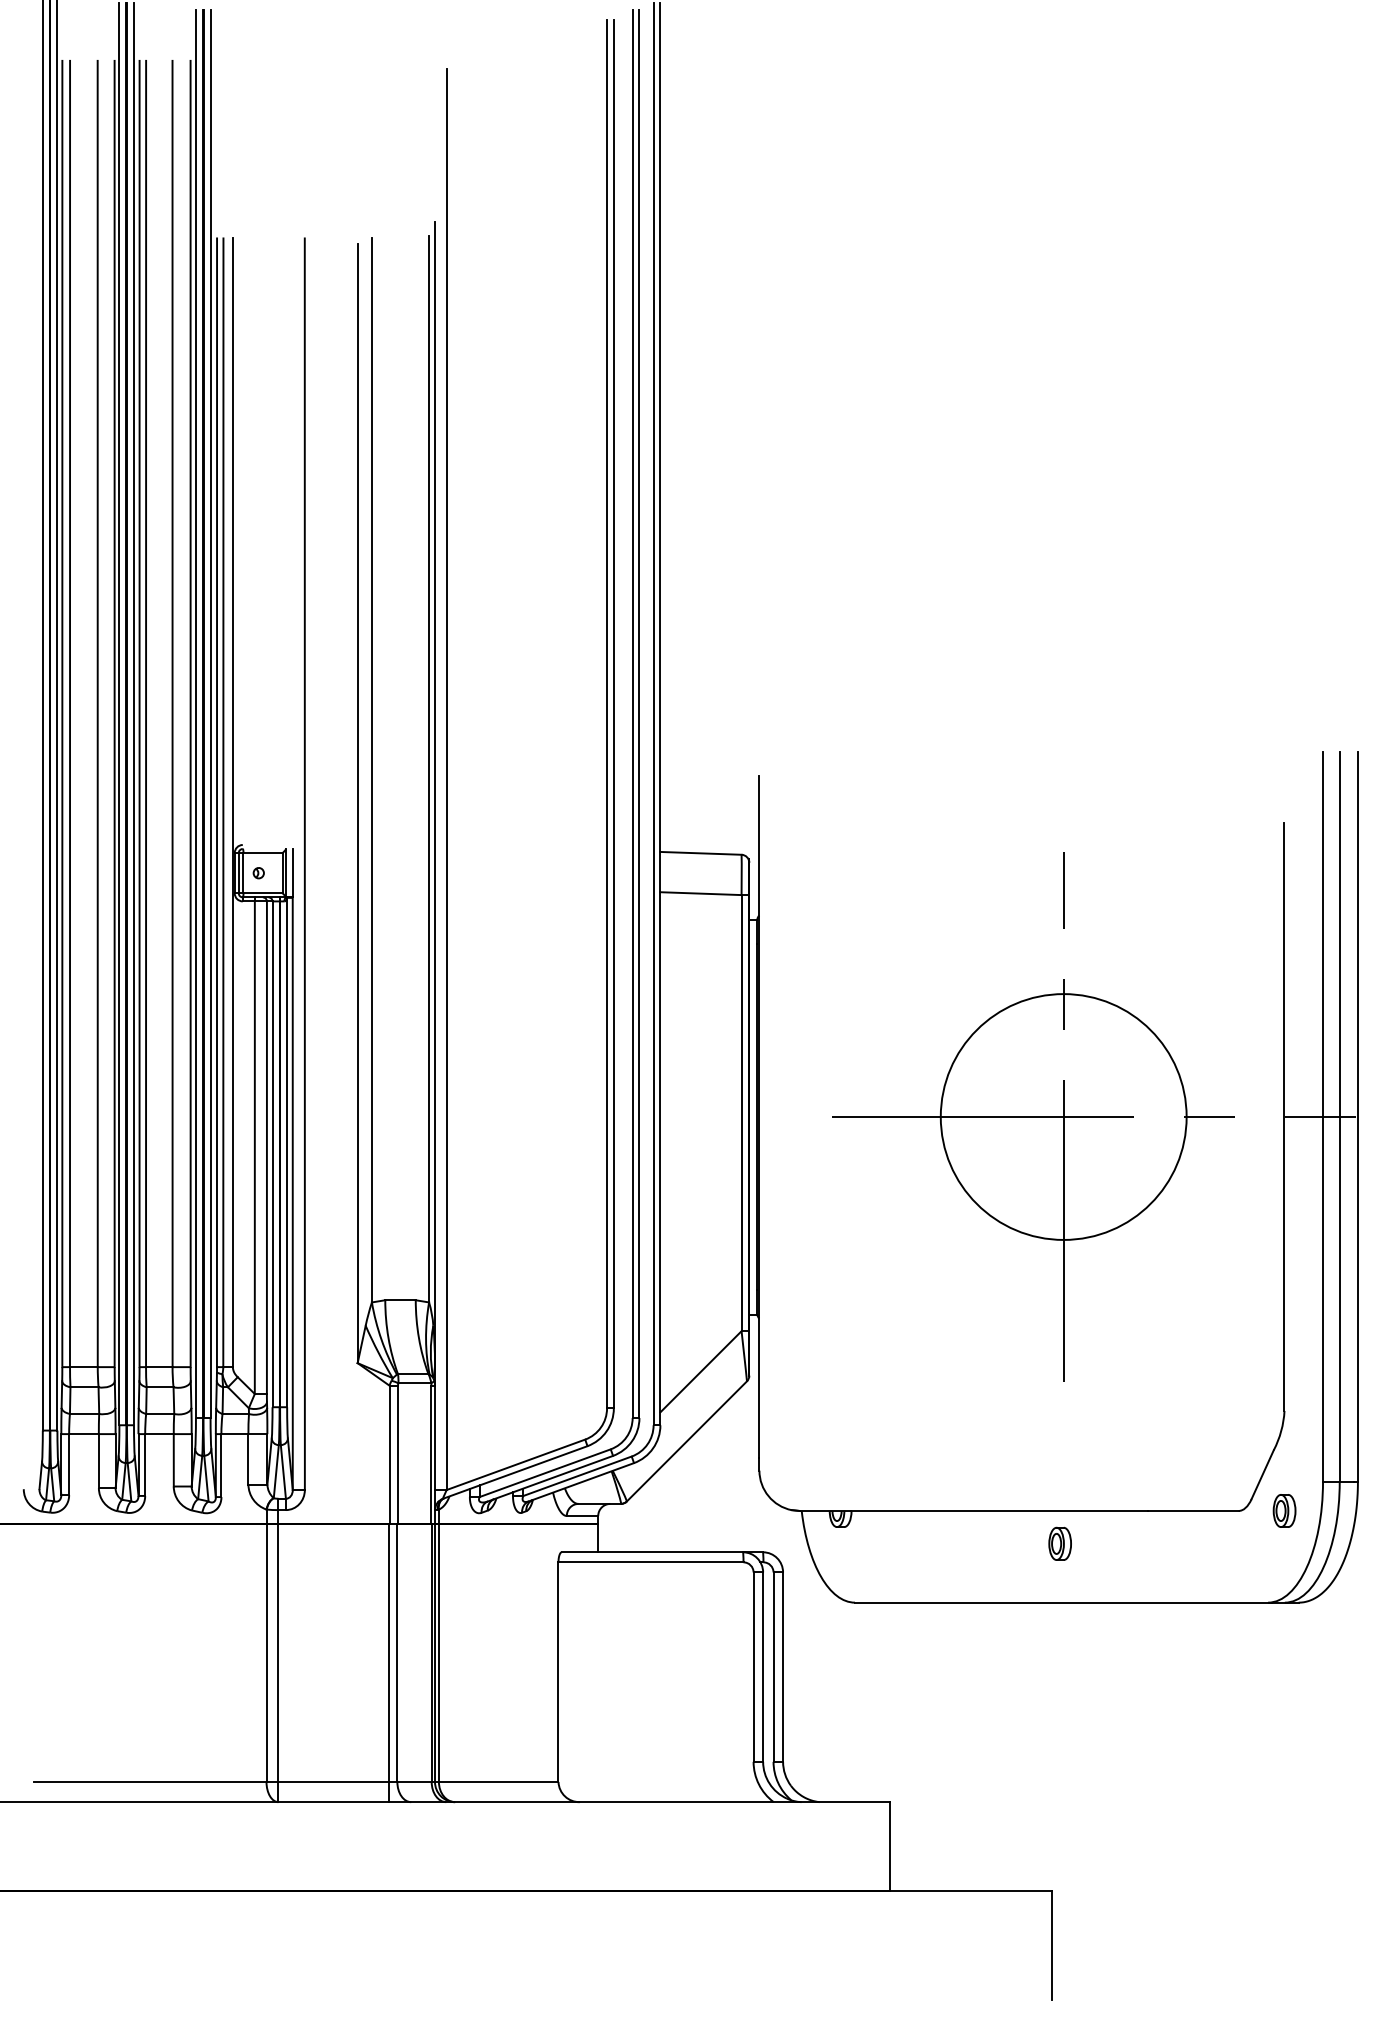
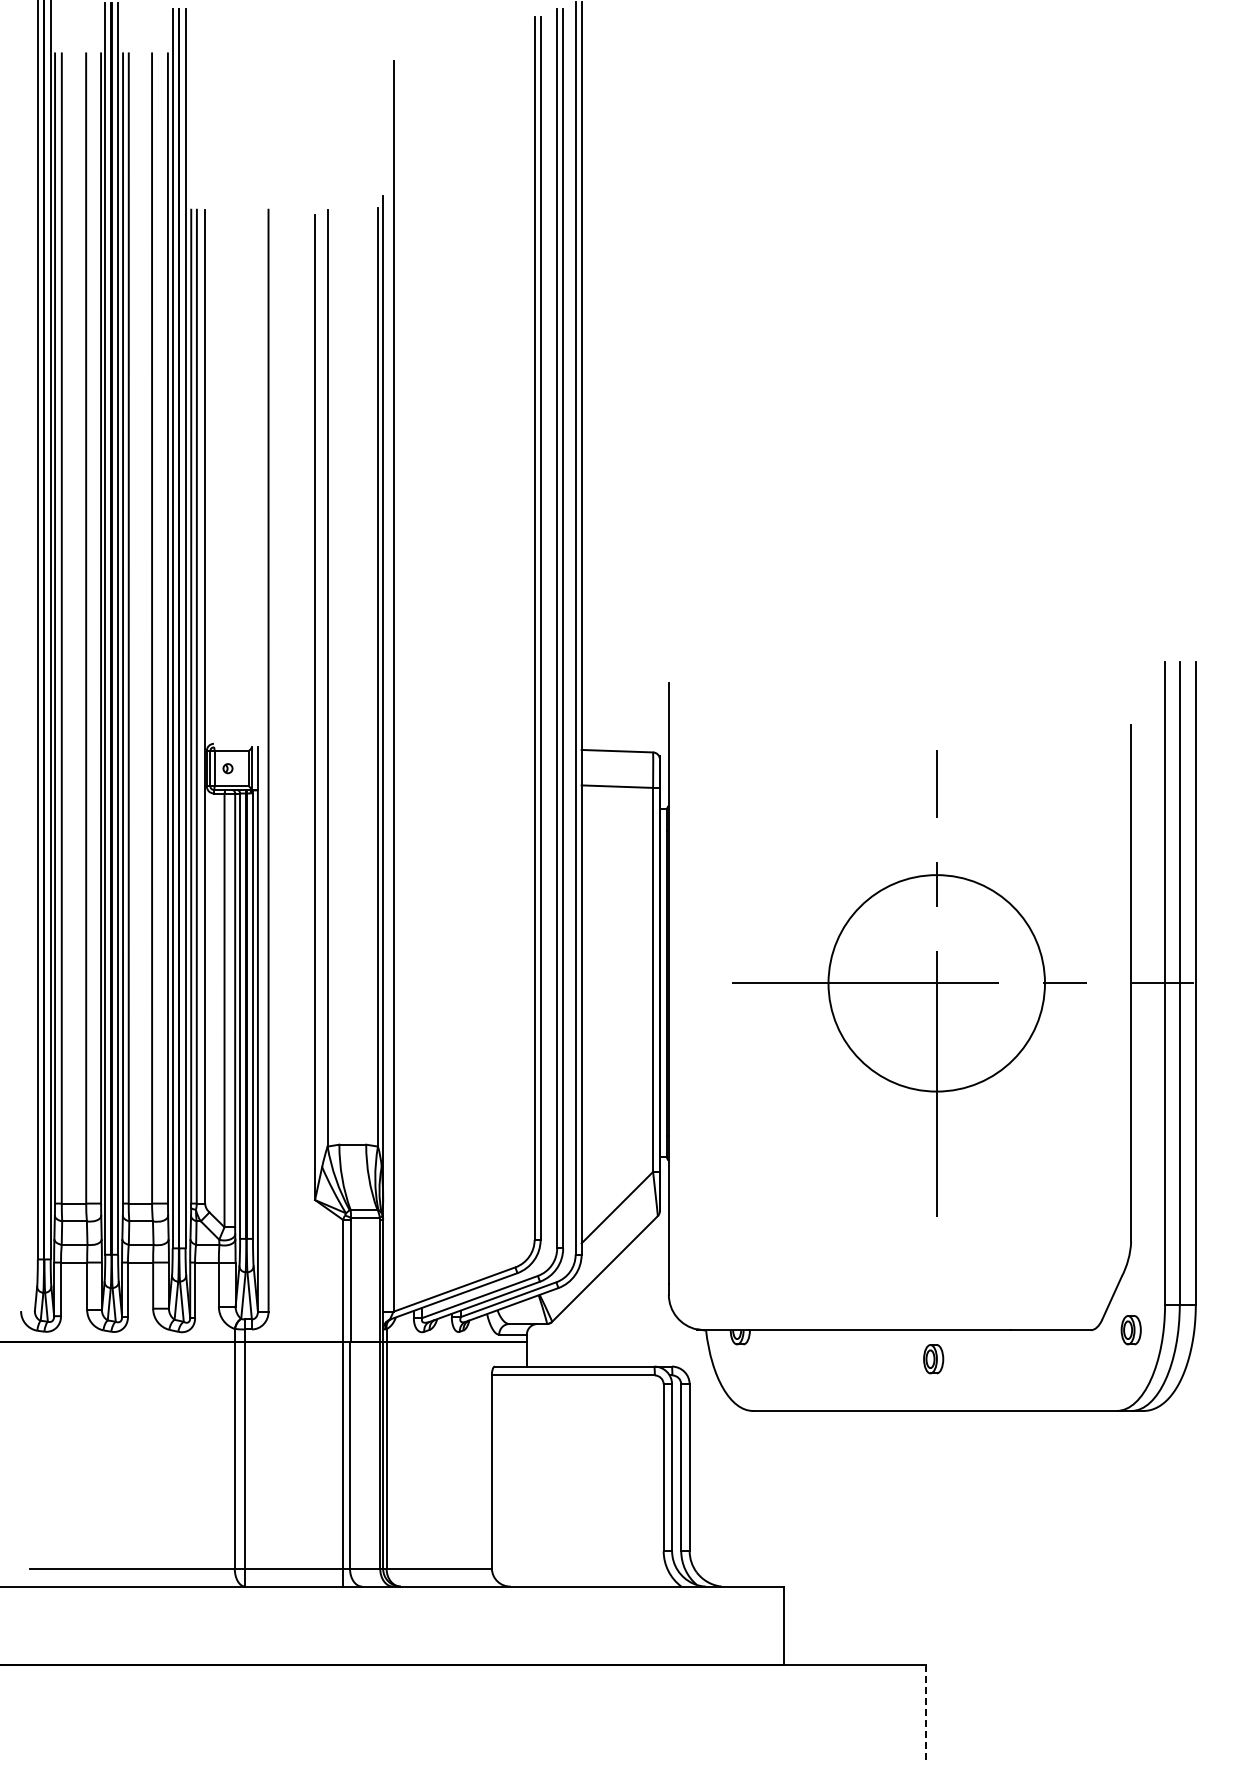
line: (1052, 1945) -> (926, 1712), solid -> dashed

